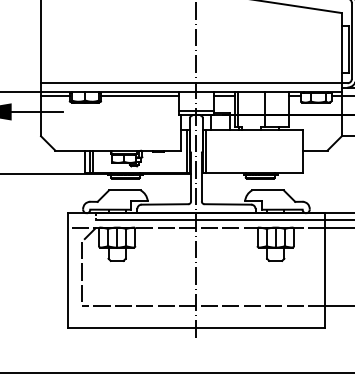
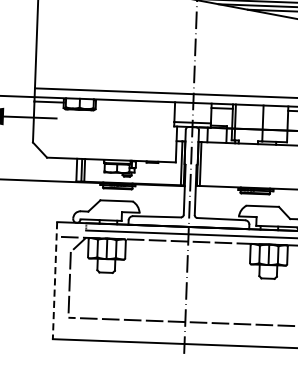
line: (139, 96) -> (135, 105), removed
line: (67, 271) -> (54, 281), solid -> dashed

